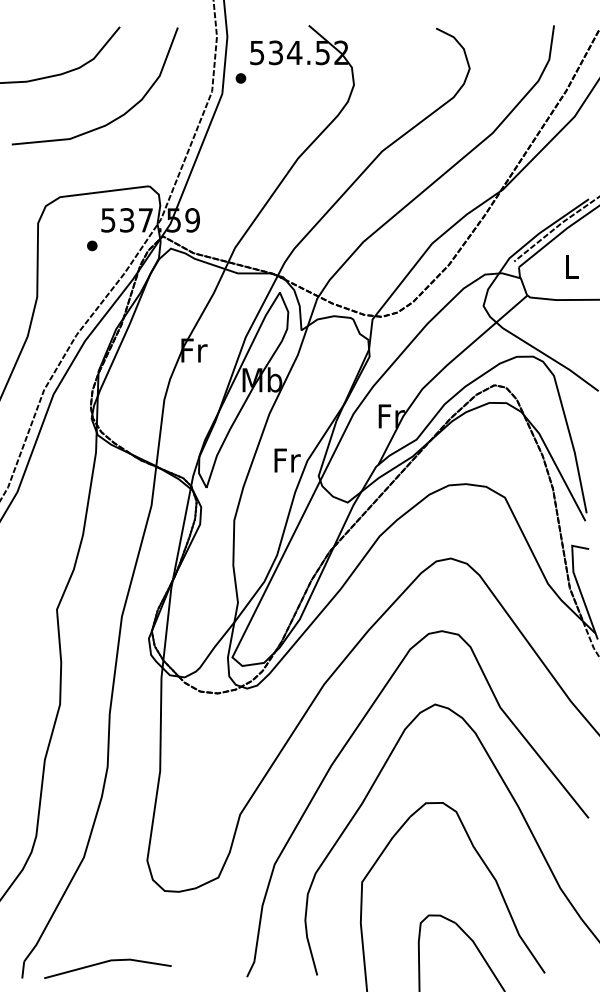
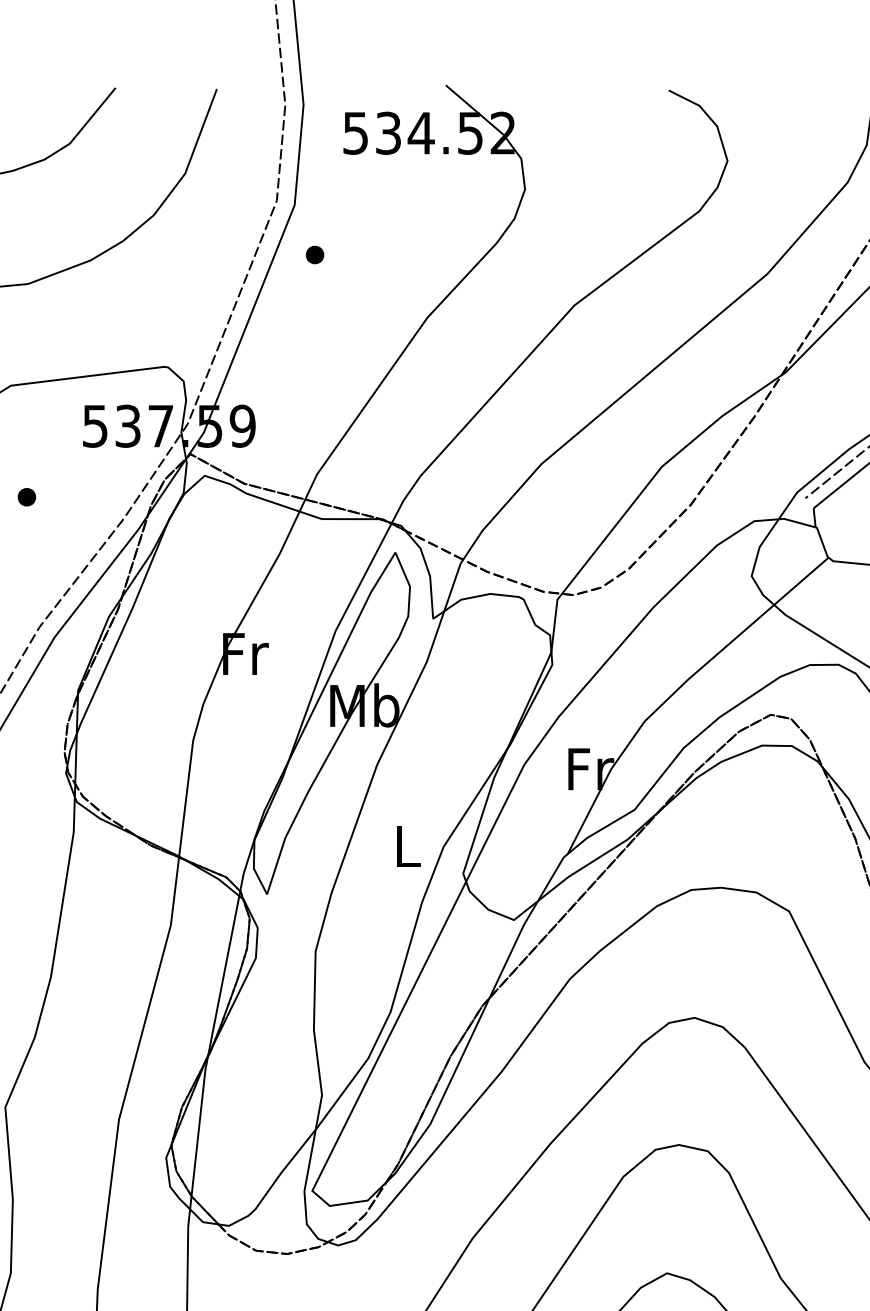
part: (240, 78) -> (314, 255), moved
part: (92, 245) -> (27, 496), moved
text: (287, 460) -> (408, 846), Fr -> L

